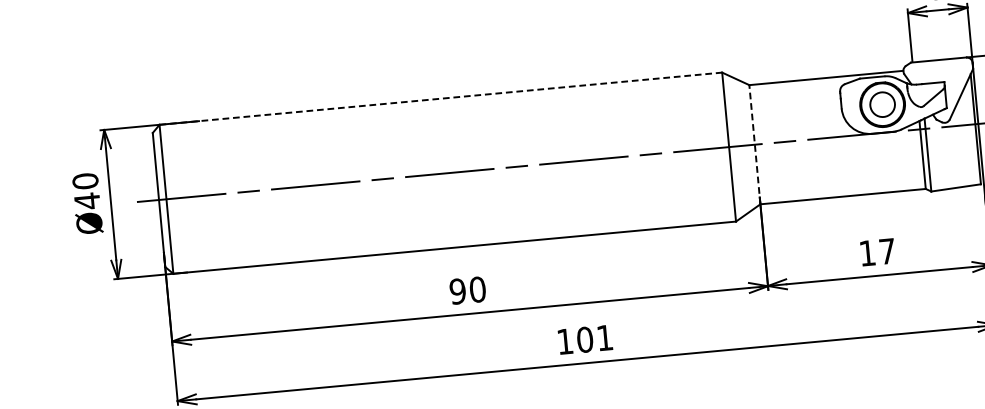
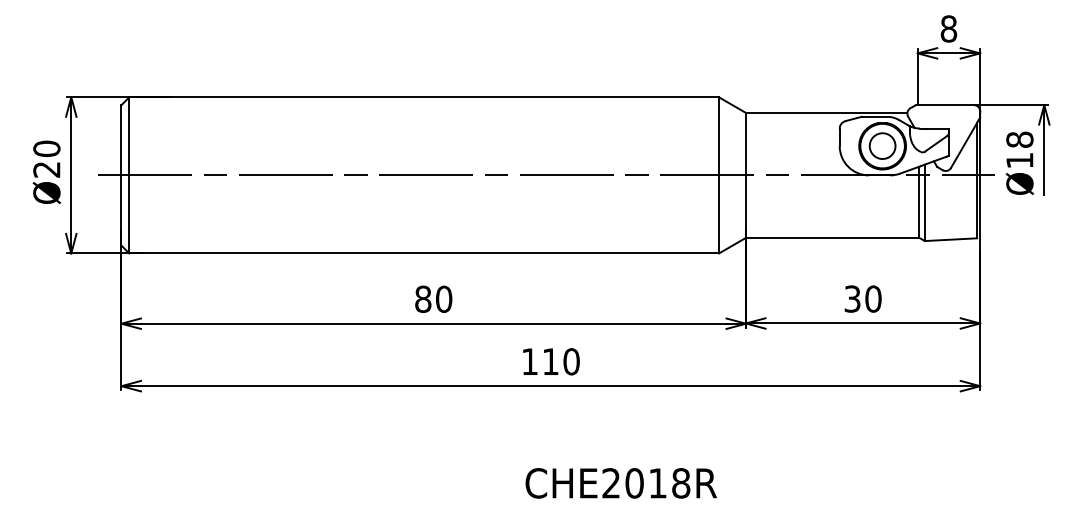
line: (441, 98) -> (424, 97), dashed -> solid
line: (755, 143) -> (746, 174), dashed -> solid
text: (86, 201) -> (46, 169), Ø40 -> Ø20
text: (876, 251) -> (862, 298), 17 -> 30
text: (458, 291) -> (423, 299), 90 -> 80
text: (594, 338) -> (560, 361), 101 -> 110

